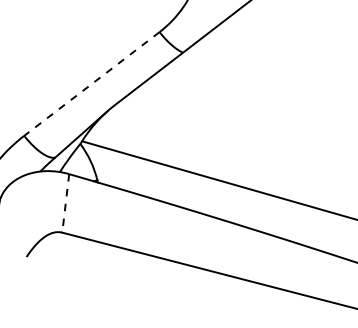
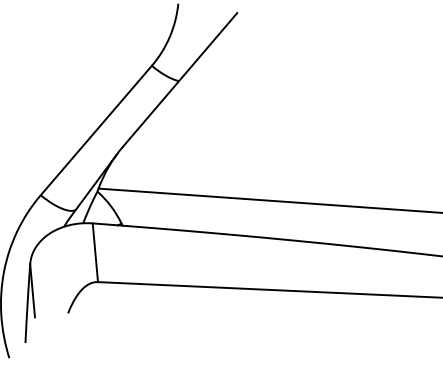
line: (92, 84) -> (96, 130), dashed -> solid
line: (65, 204) -> (95, 253), dashed -> solid

